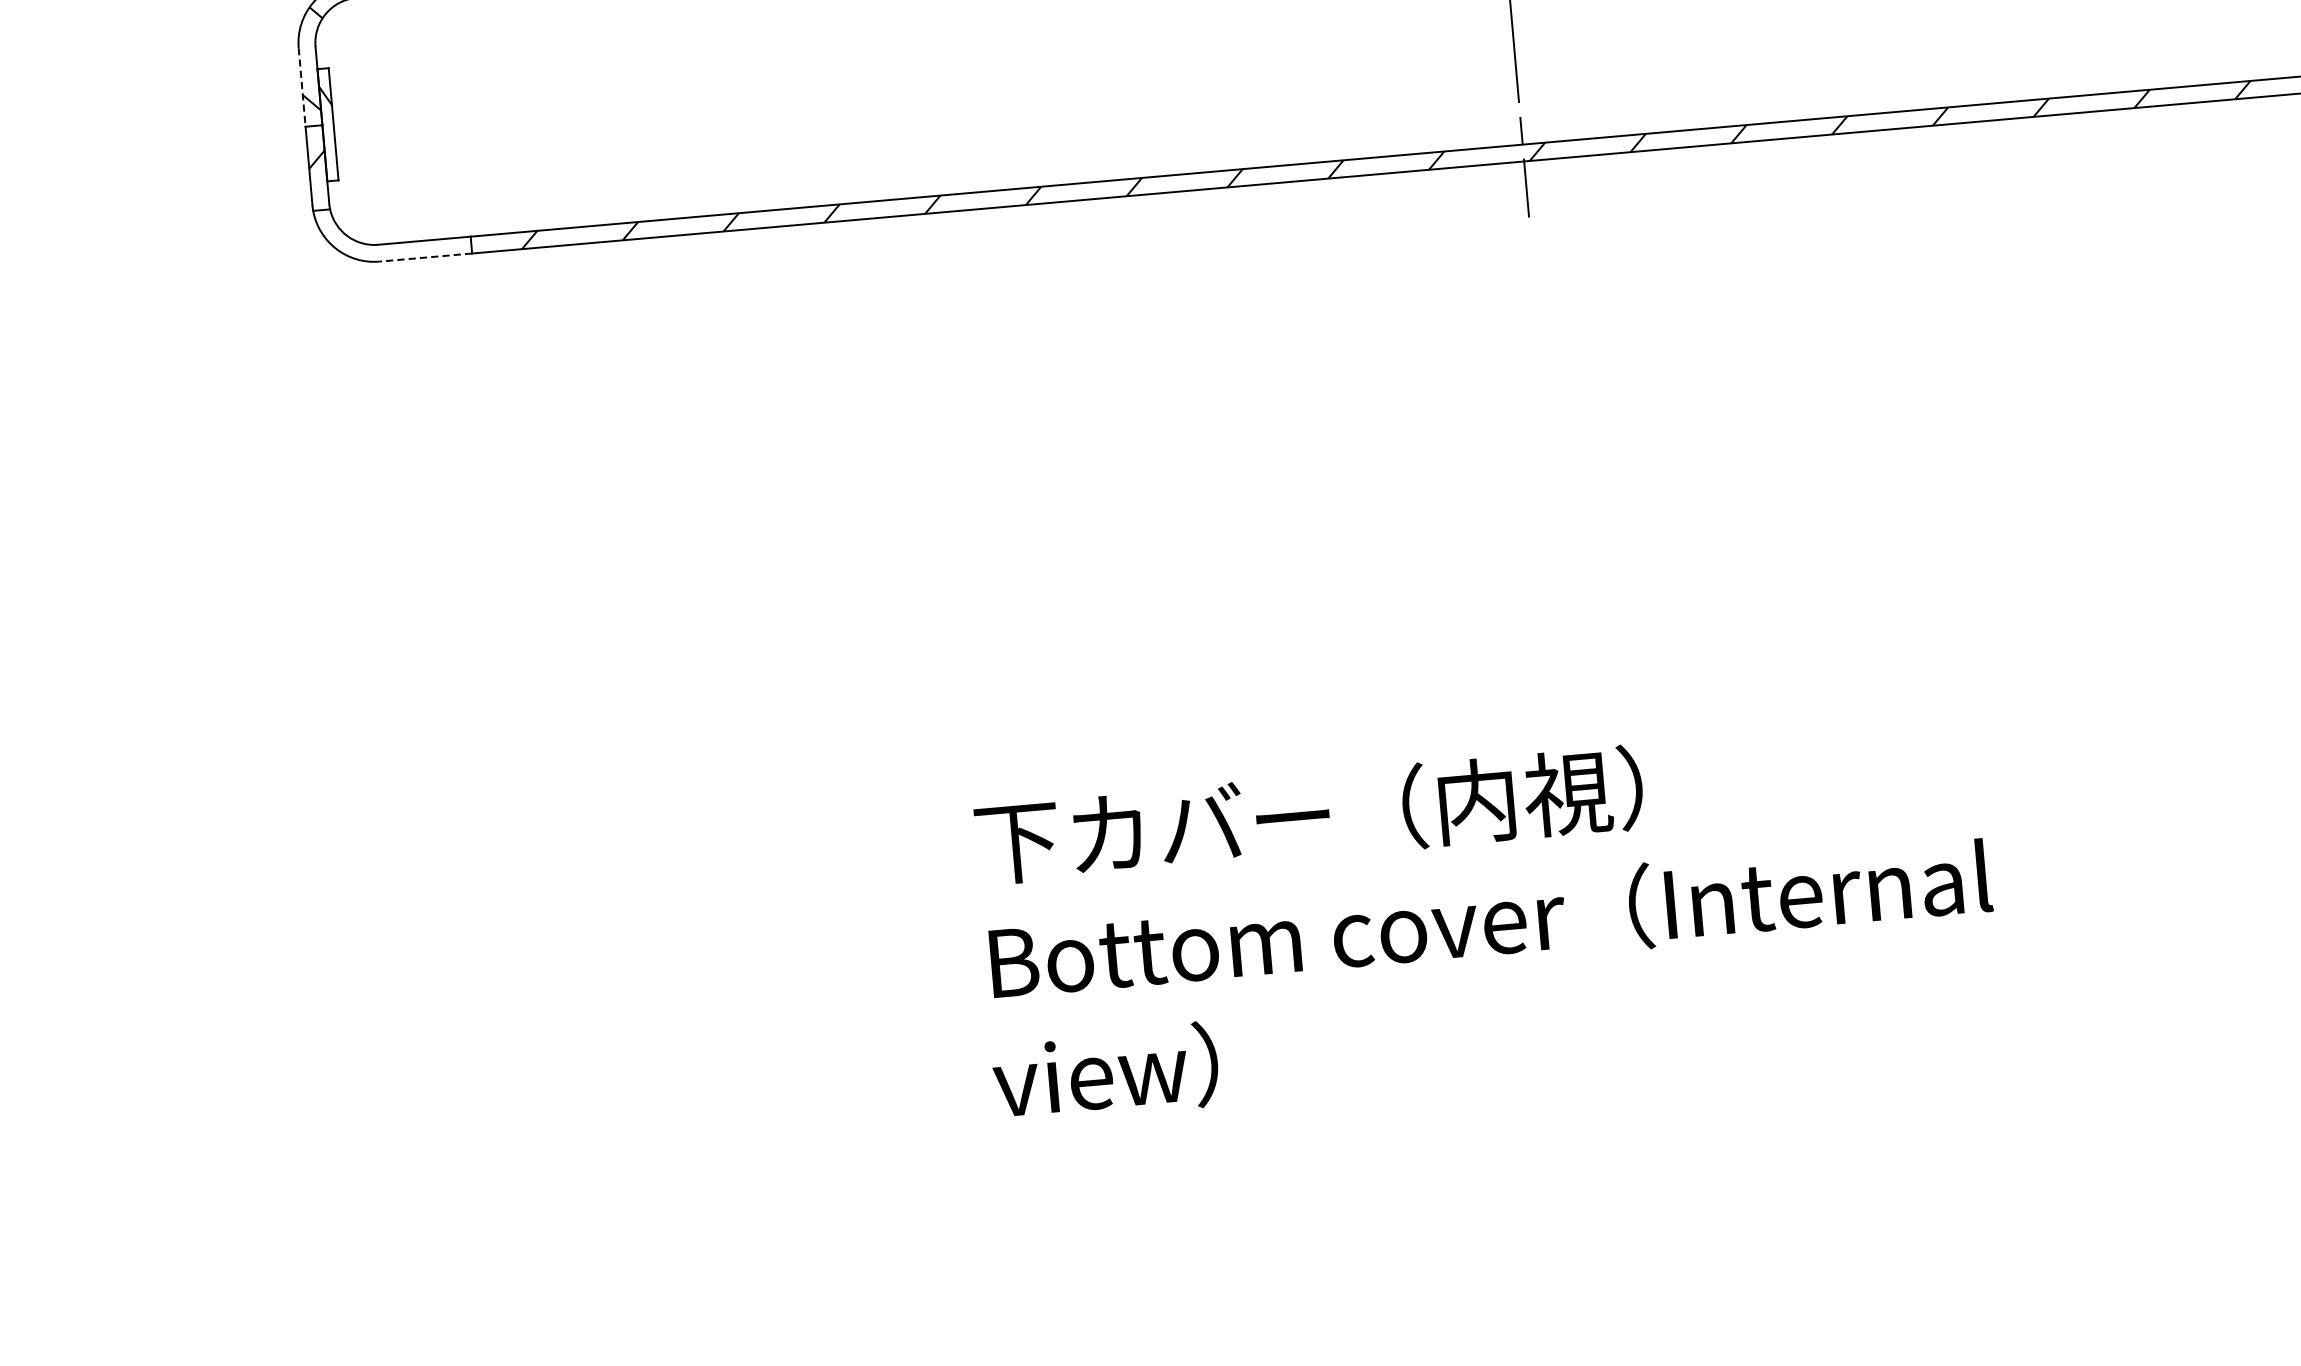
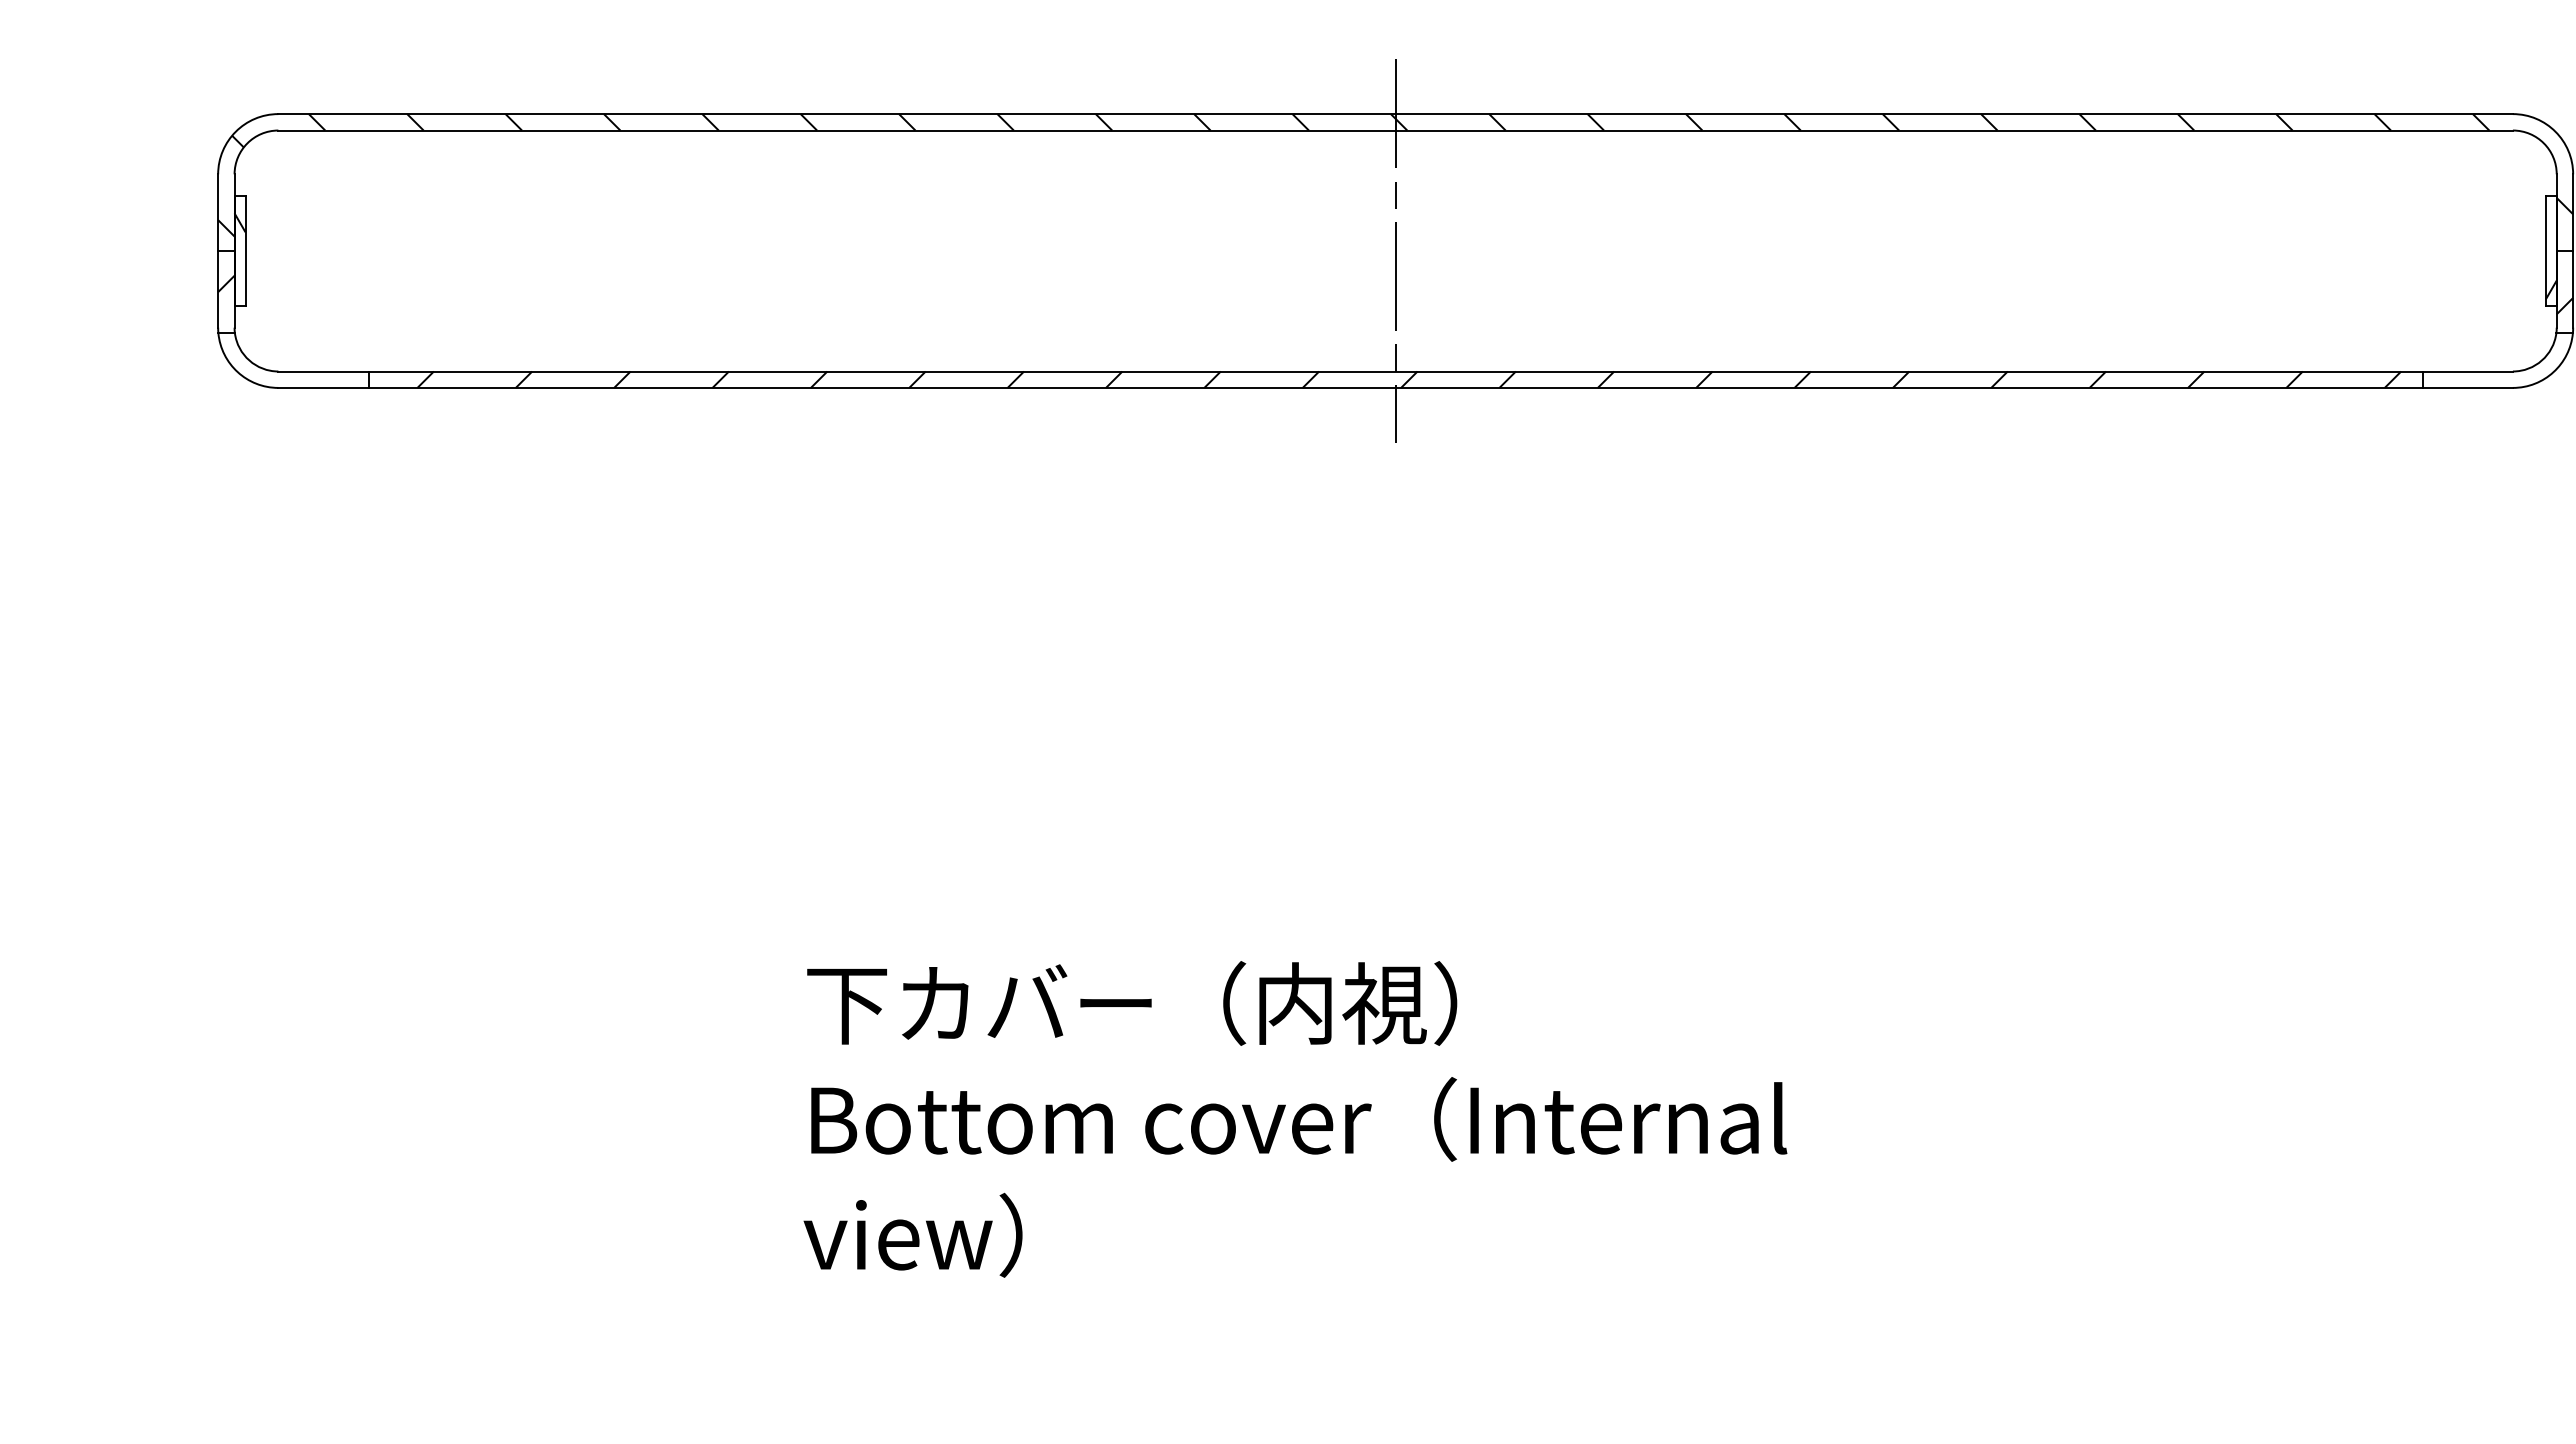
line: (302, 88) -> (218, 213), dashed -> solid
line: (425, 257) -> (323, 387), dashed -> solid

